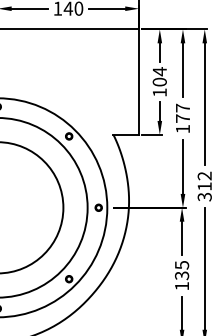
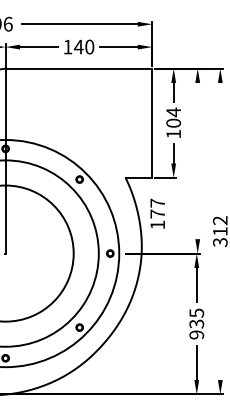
line: (182, 69) -> (197, 110), removed
line: (204, 103) -> (220, 145), removed
text: (182, 118) -> (157, 213), moved
line: (182, 167) -> (197, 211), removed
line: (204, 268) -> (220, 316), removed
text: (181, 285) -> (196, 334), 135 -> 935

